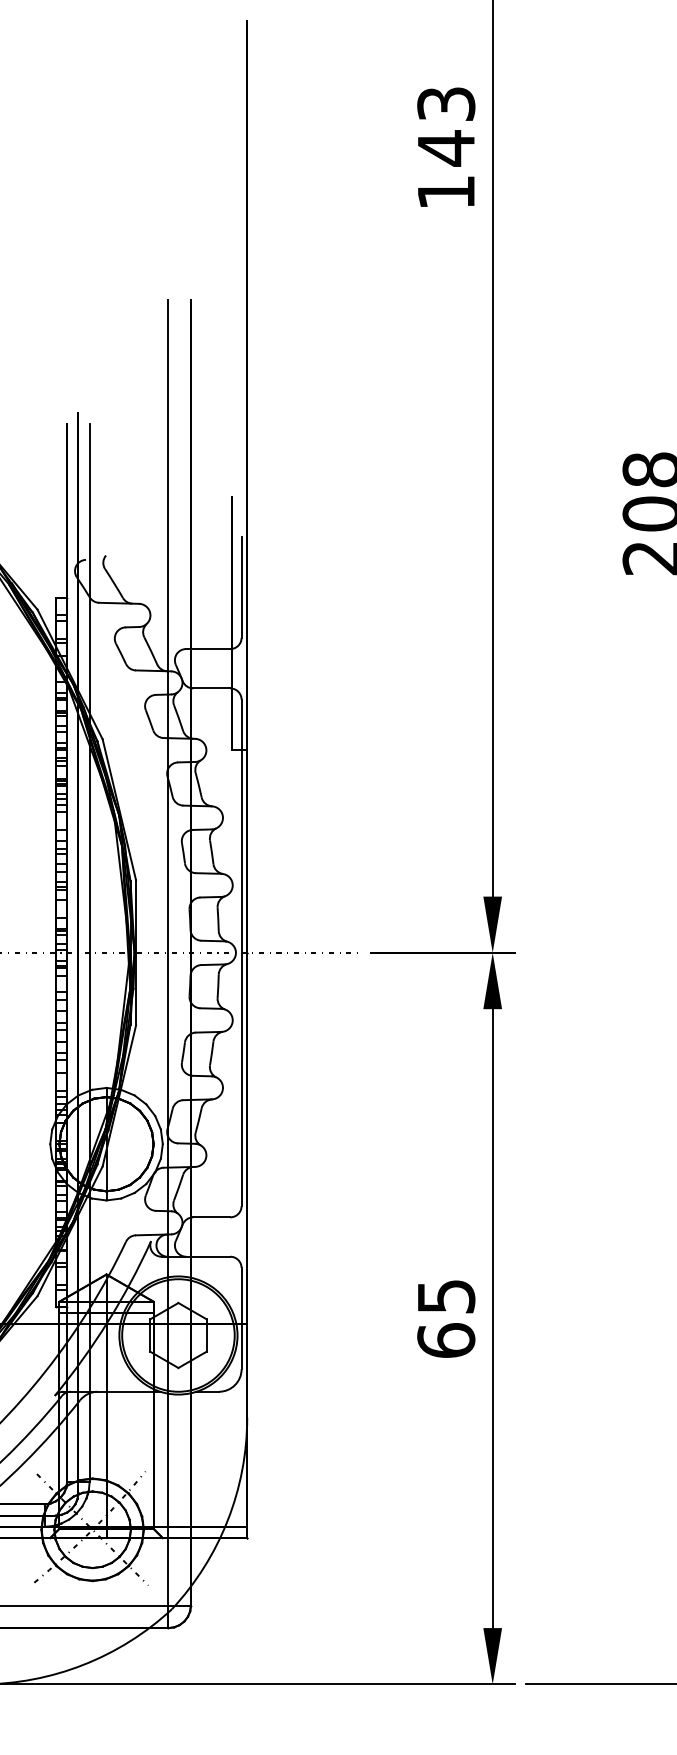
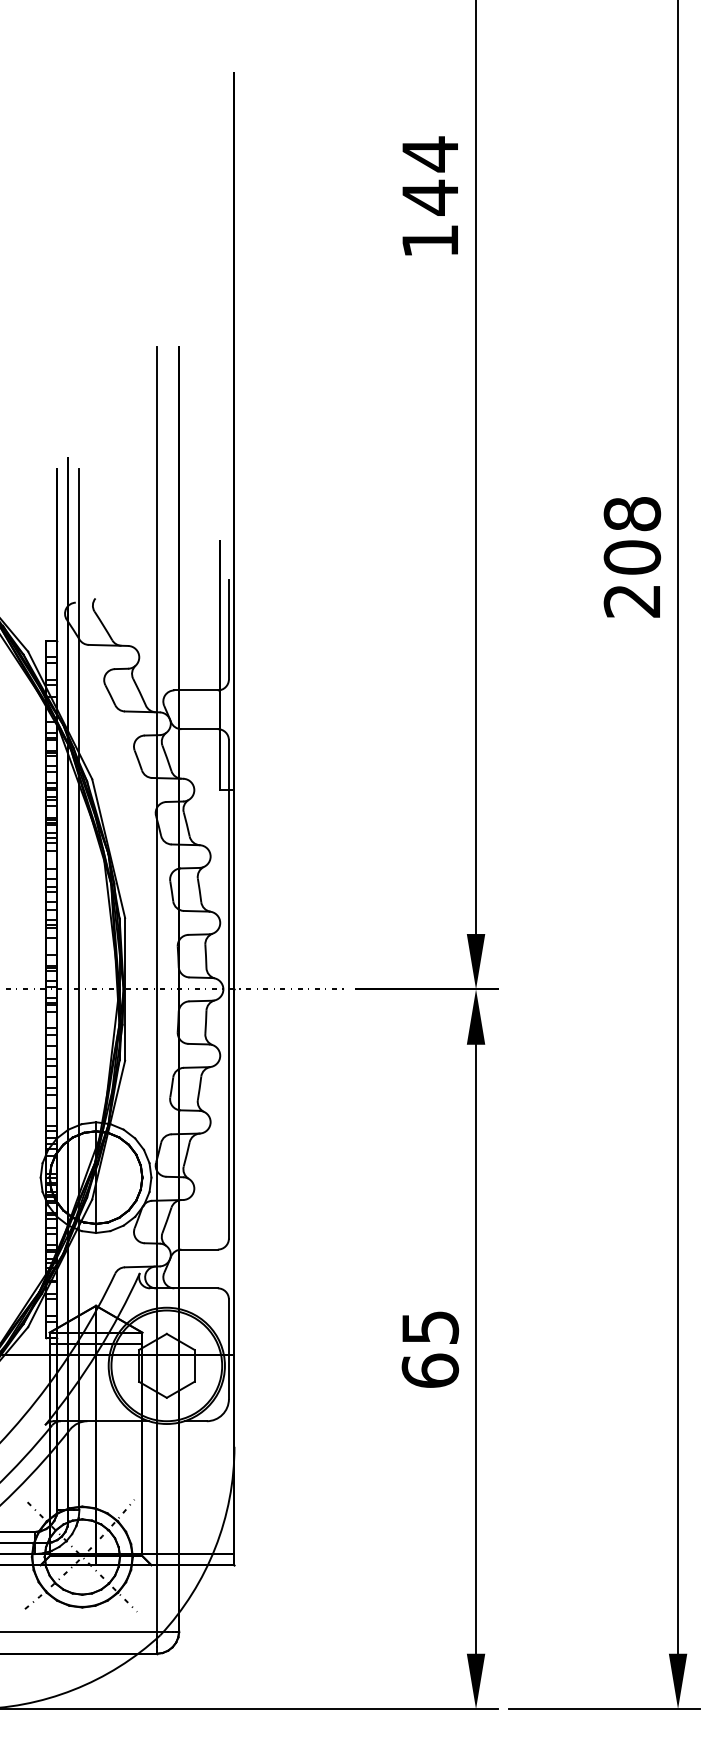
text: (446, 104) -> (430, 154), 143 -> 144

